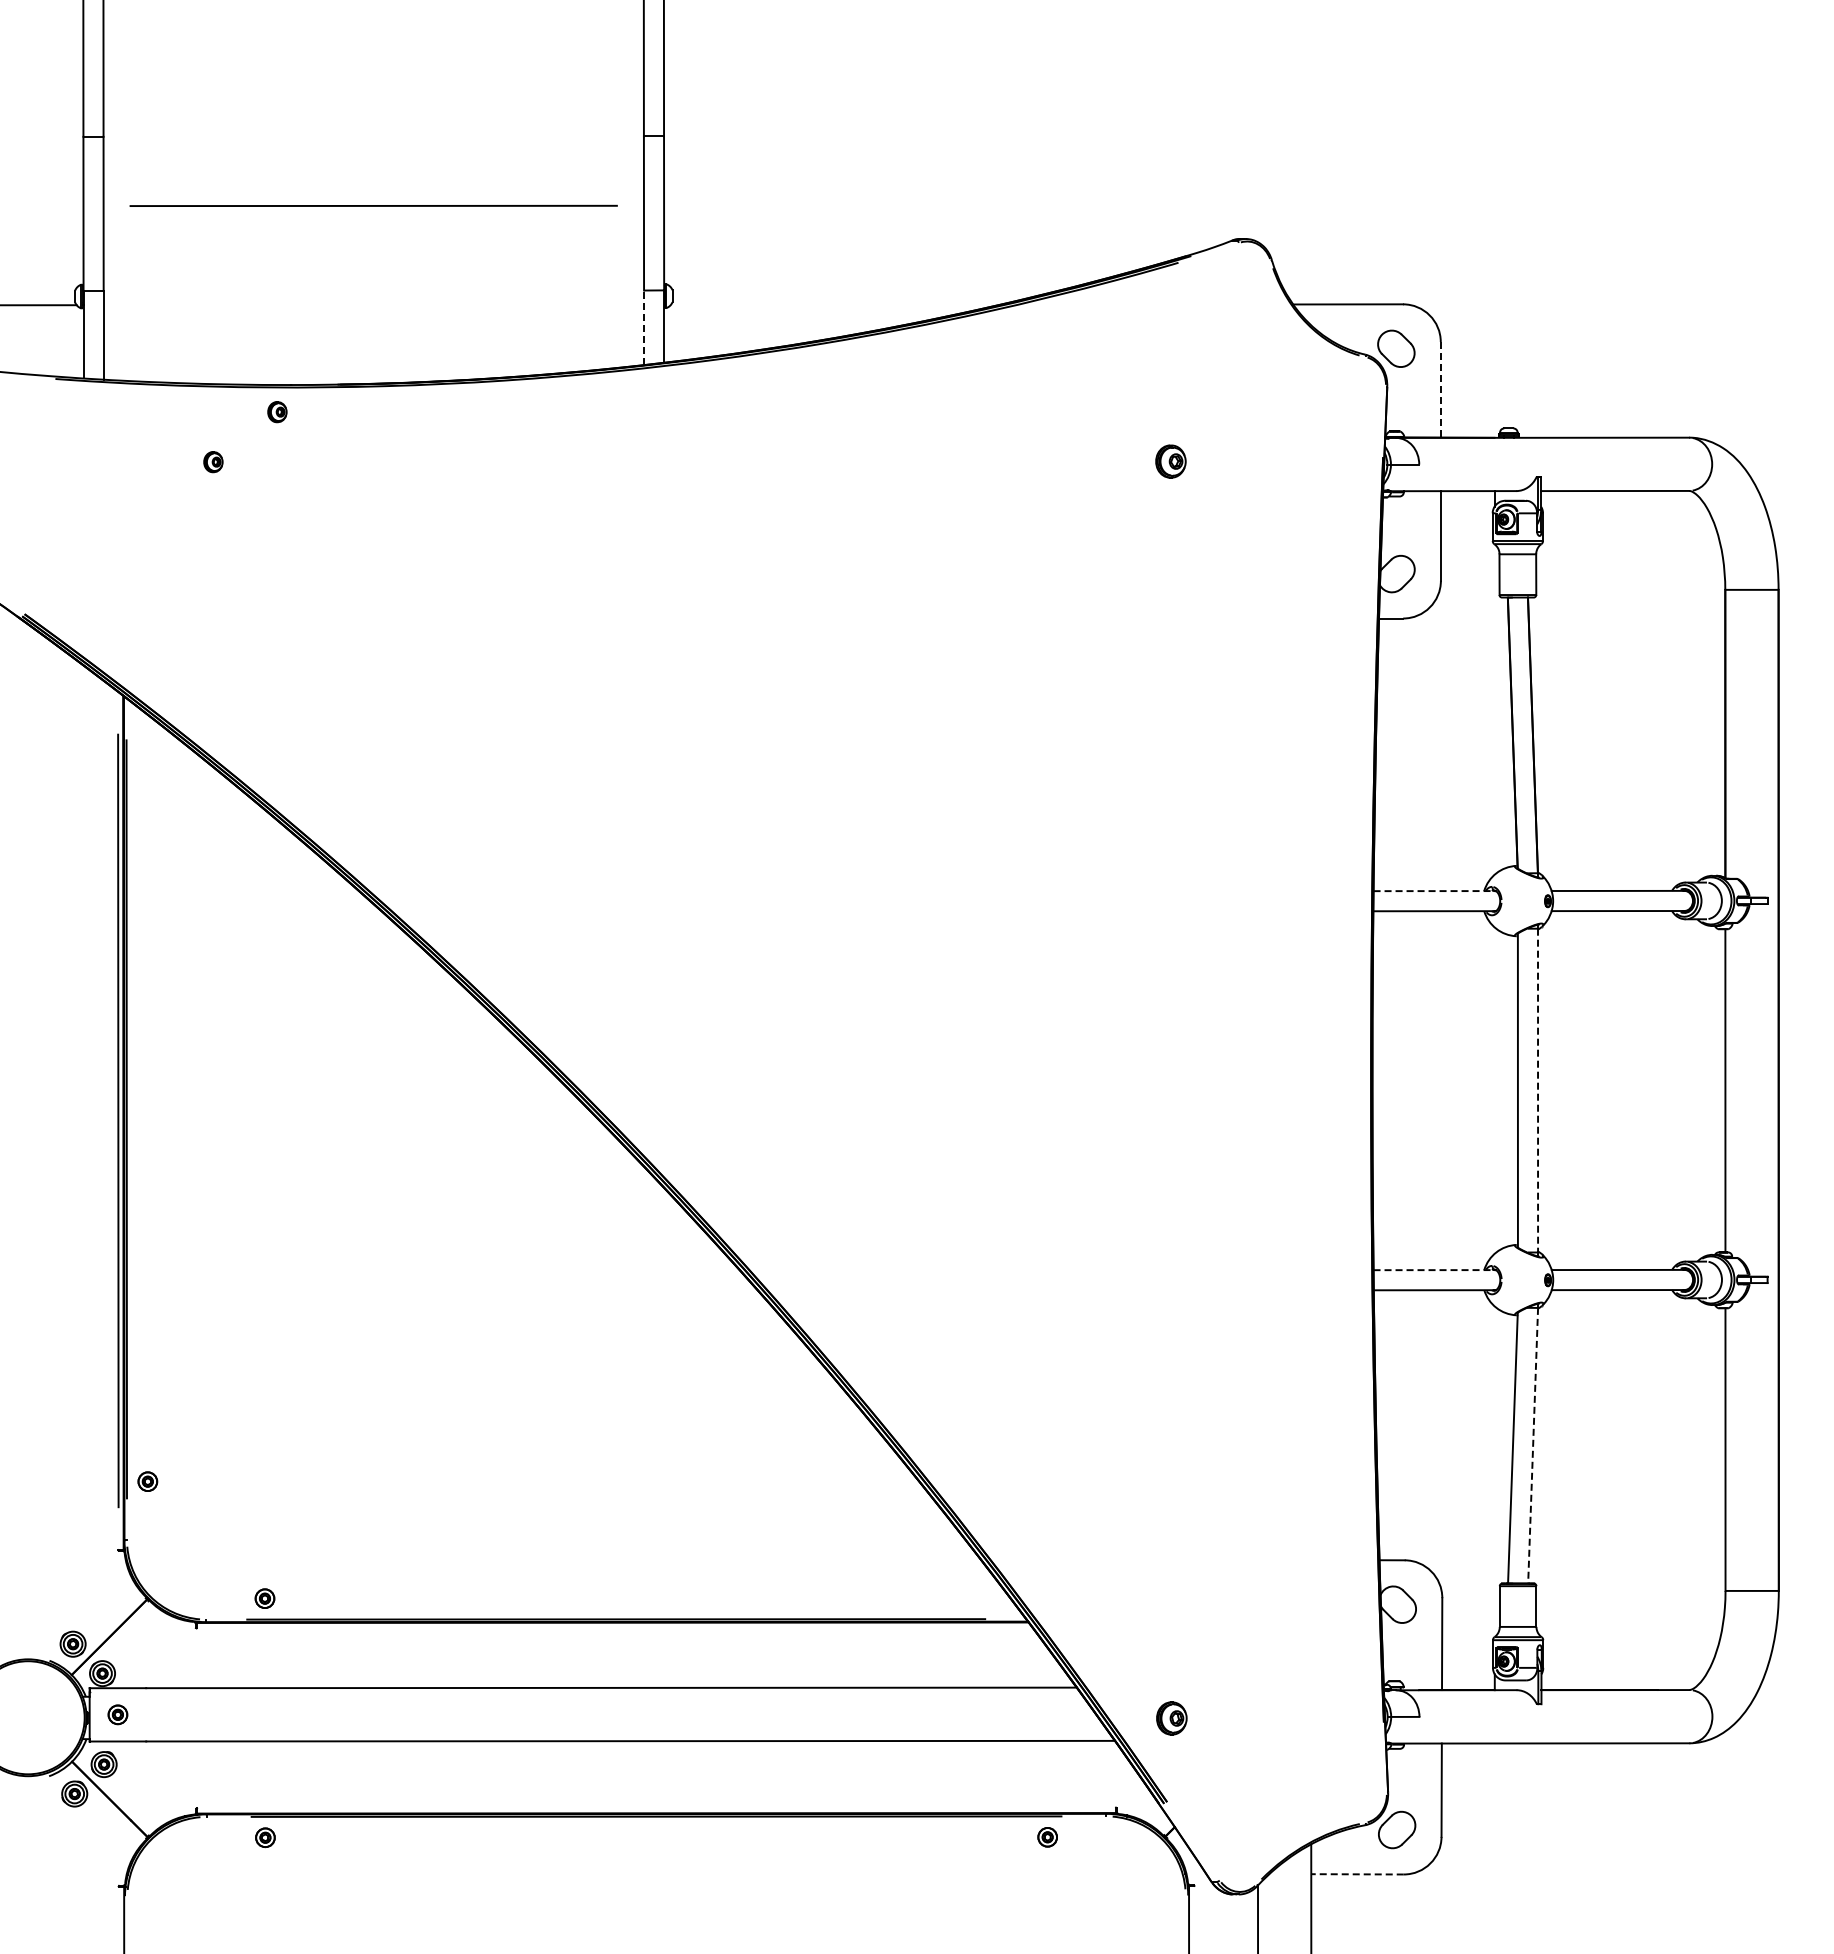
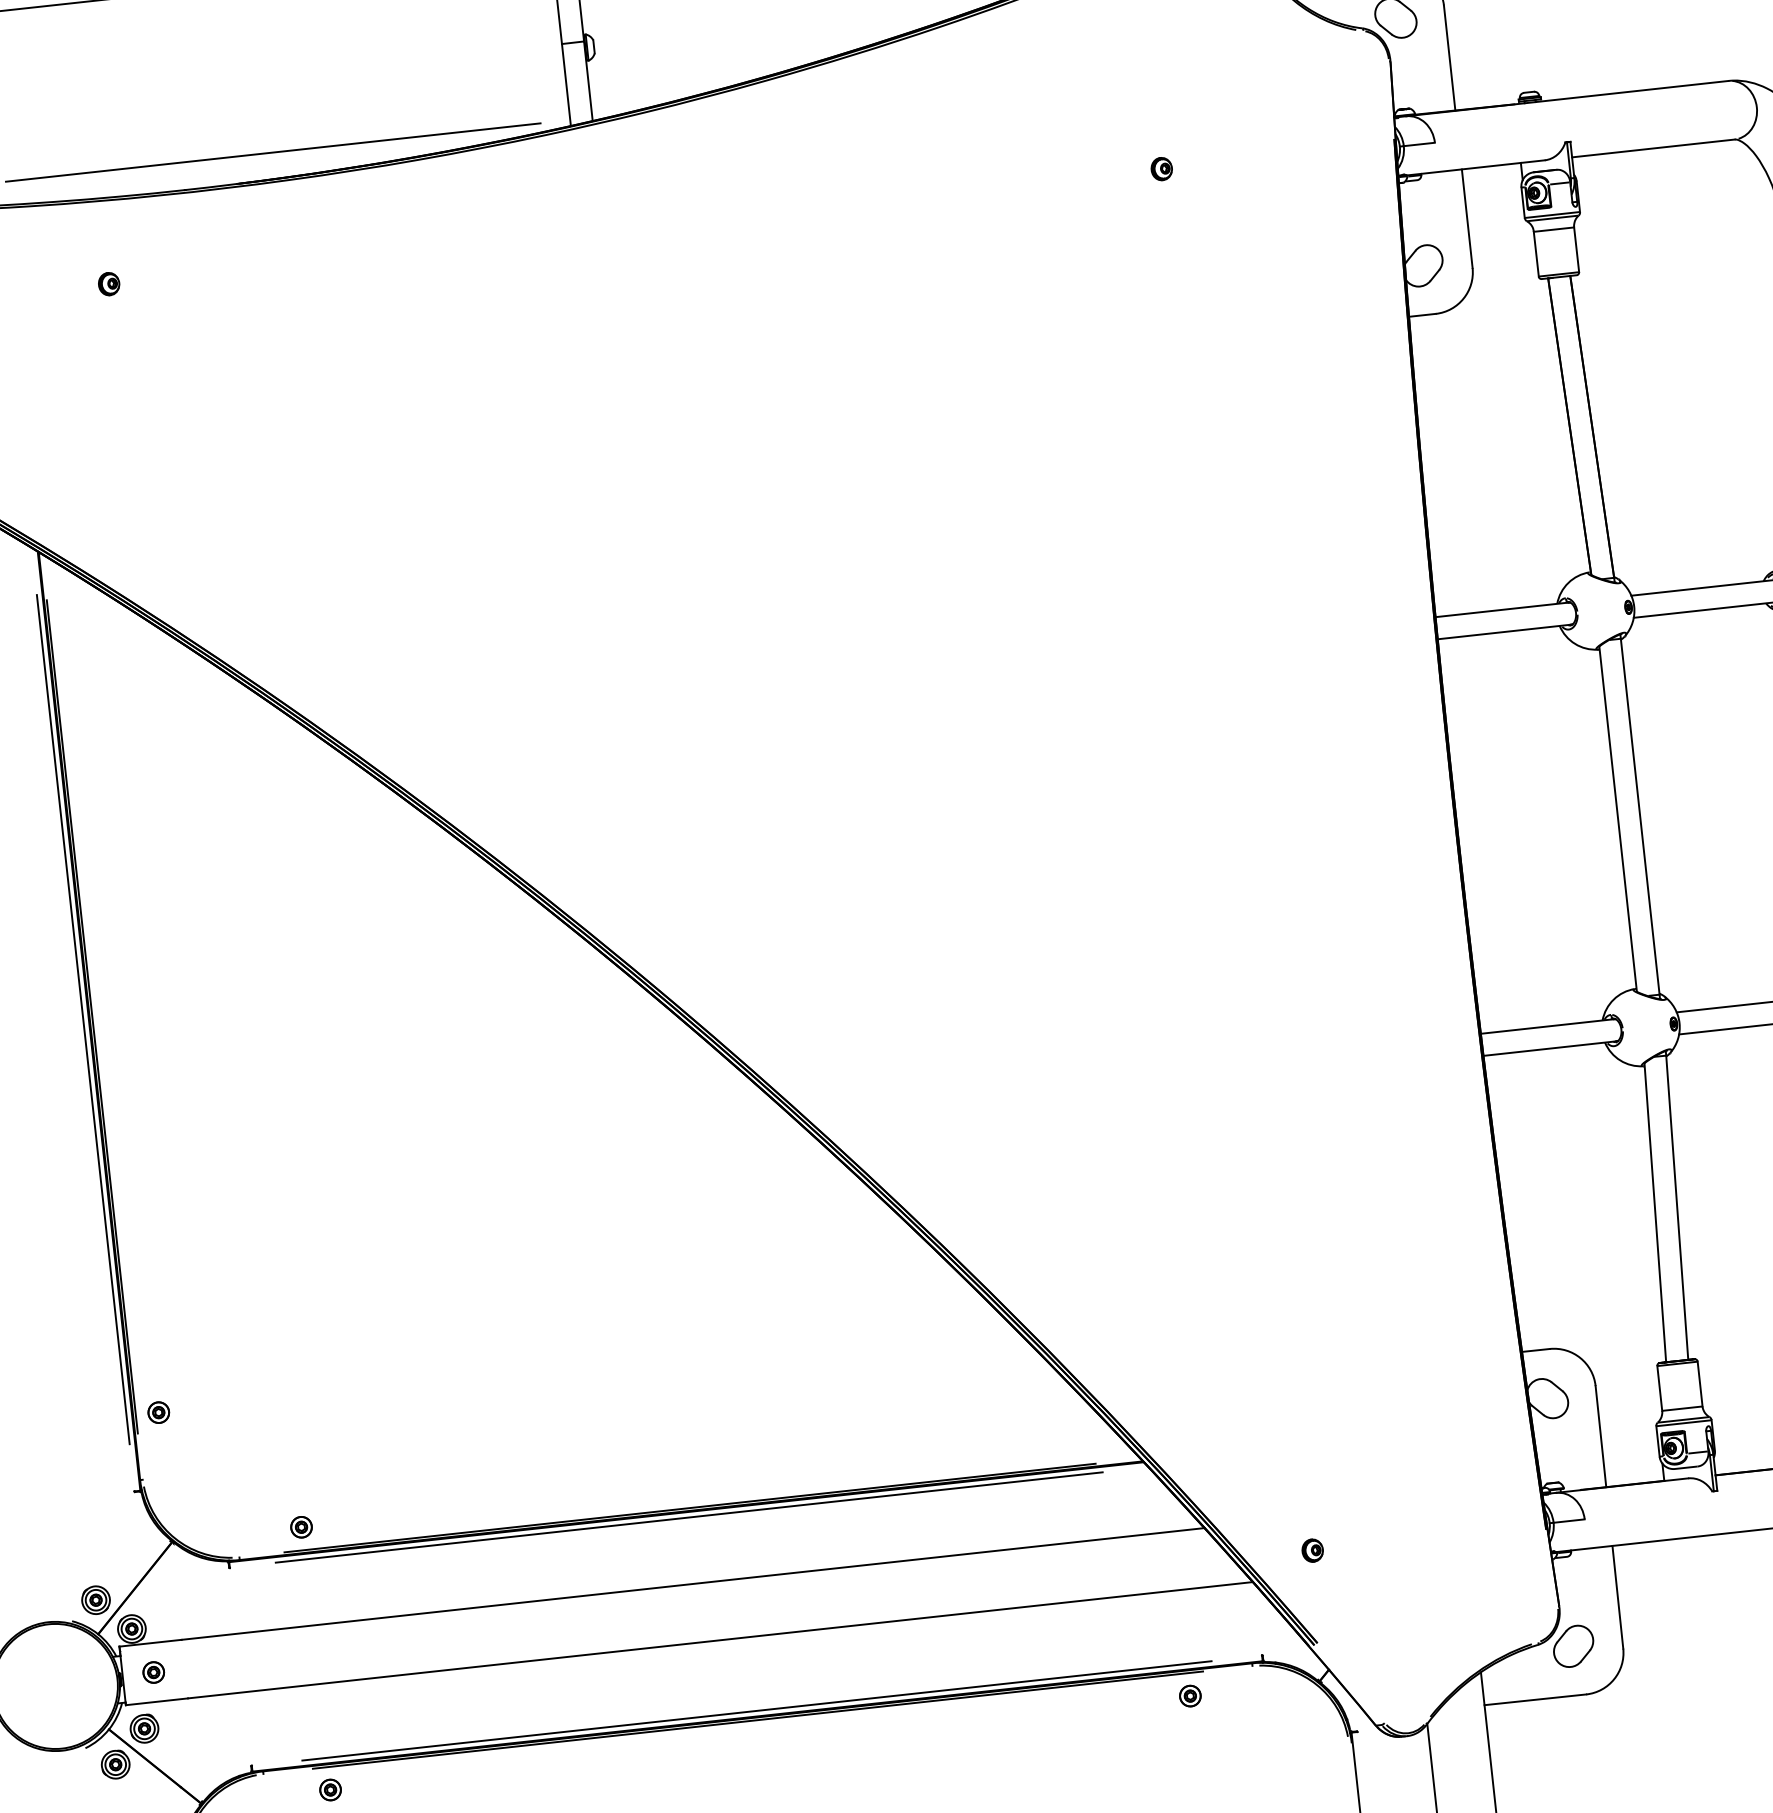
line: (644, 327) -> (566, 84), dashed -> solid
line: (373, 359) -> (272, 152), added
line: (1440, 389) -> (1449, 57), dashed -> solid
part: (277, 412) -> (173, 221), removed
part: (1171, 461) -> (1162, 168), size x0.62
line: (1434, 891) -> (1502, 610), dashed -> solid
line: (1538, 1090) -> (1640, 816), dashed -> solid
line: (1434, 1270) -> (1547, 1026), dashed -> solid
line: (1533, 1445) -> (1677, 1207), dashed -> solid
line: (614, 1627) -> (689, 1517), added
part: (1171, 1718) -> (1312, 1550), size x0.62
line: (656, 1808) -> (756, 1711), added
line: (1357, 1874) -> (1535, 1699), dashed -> solid

